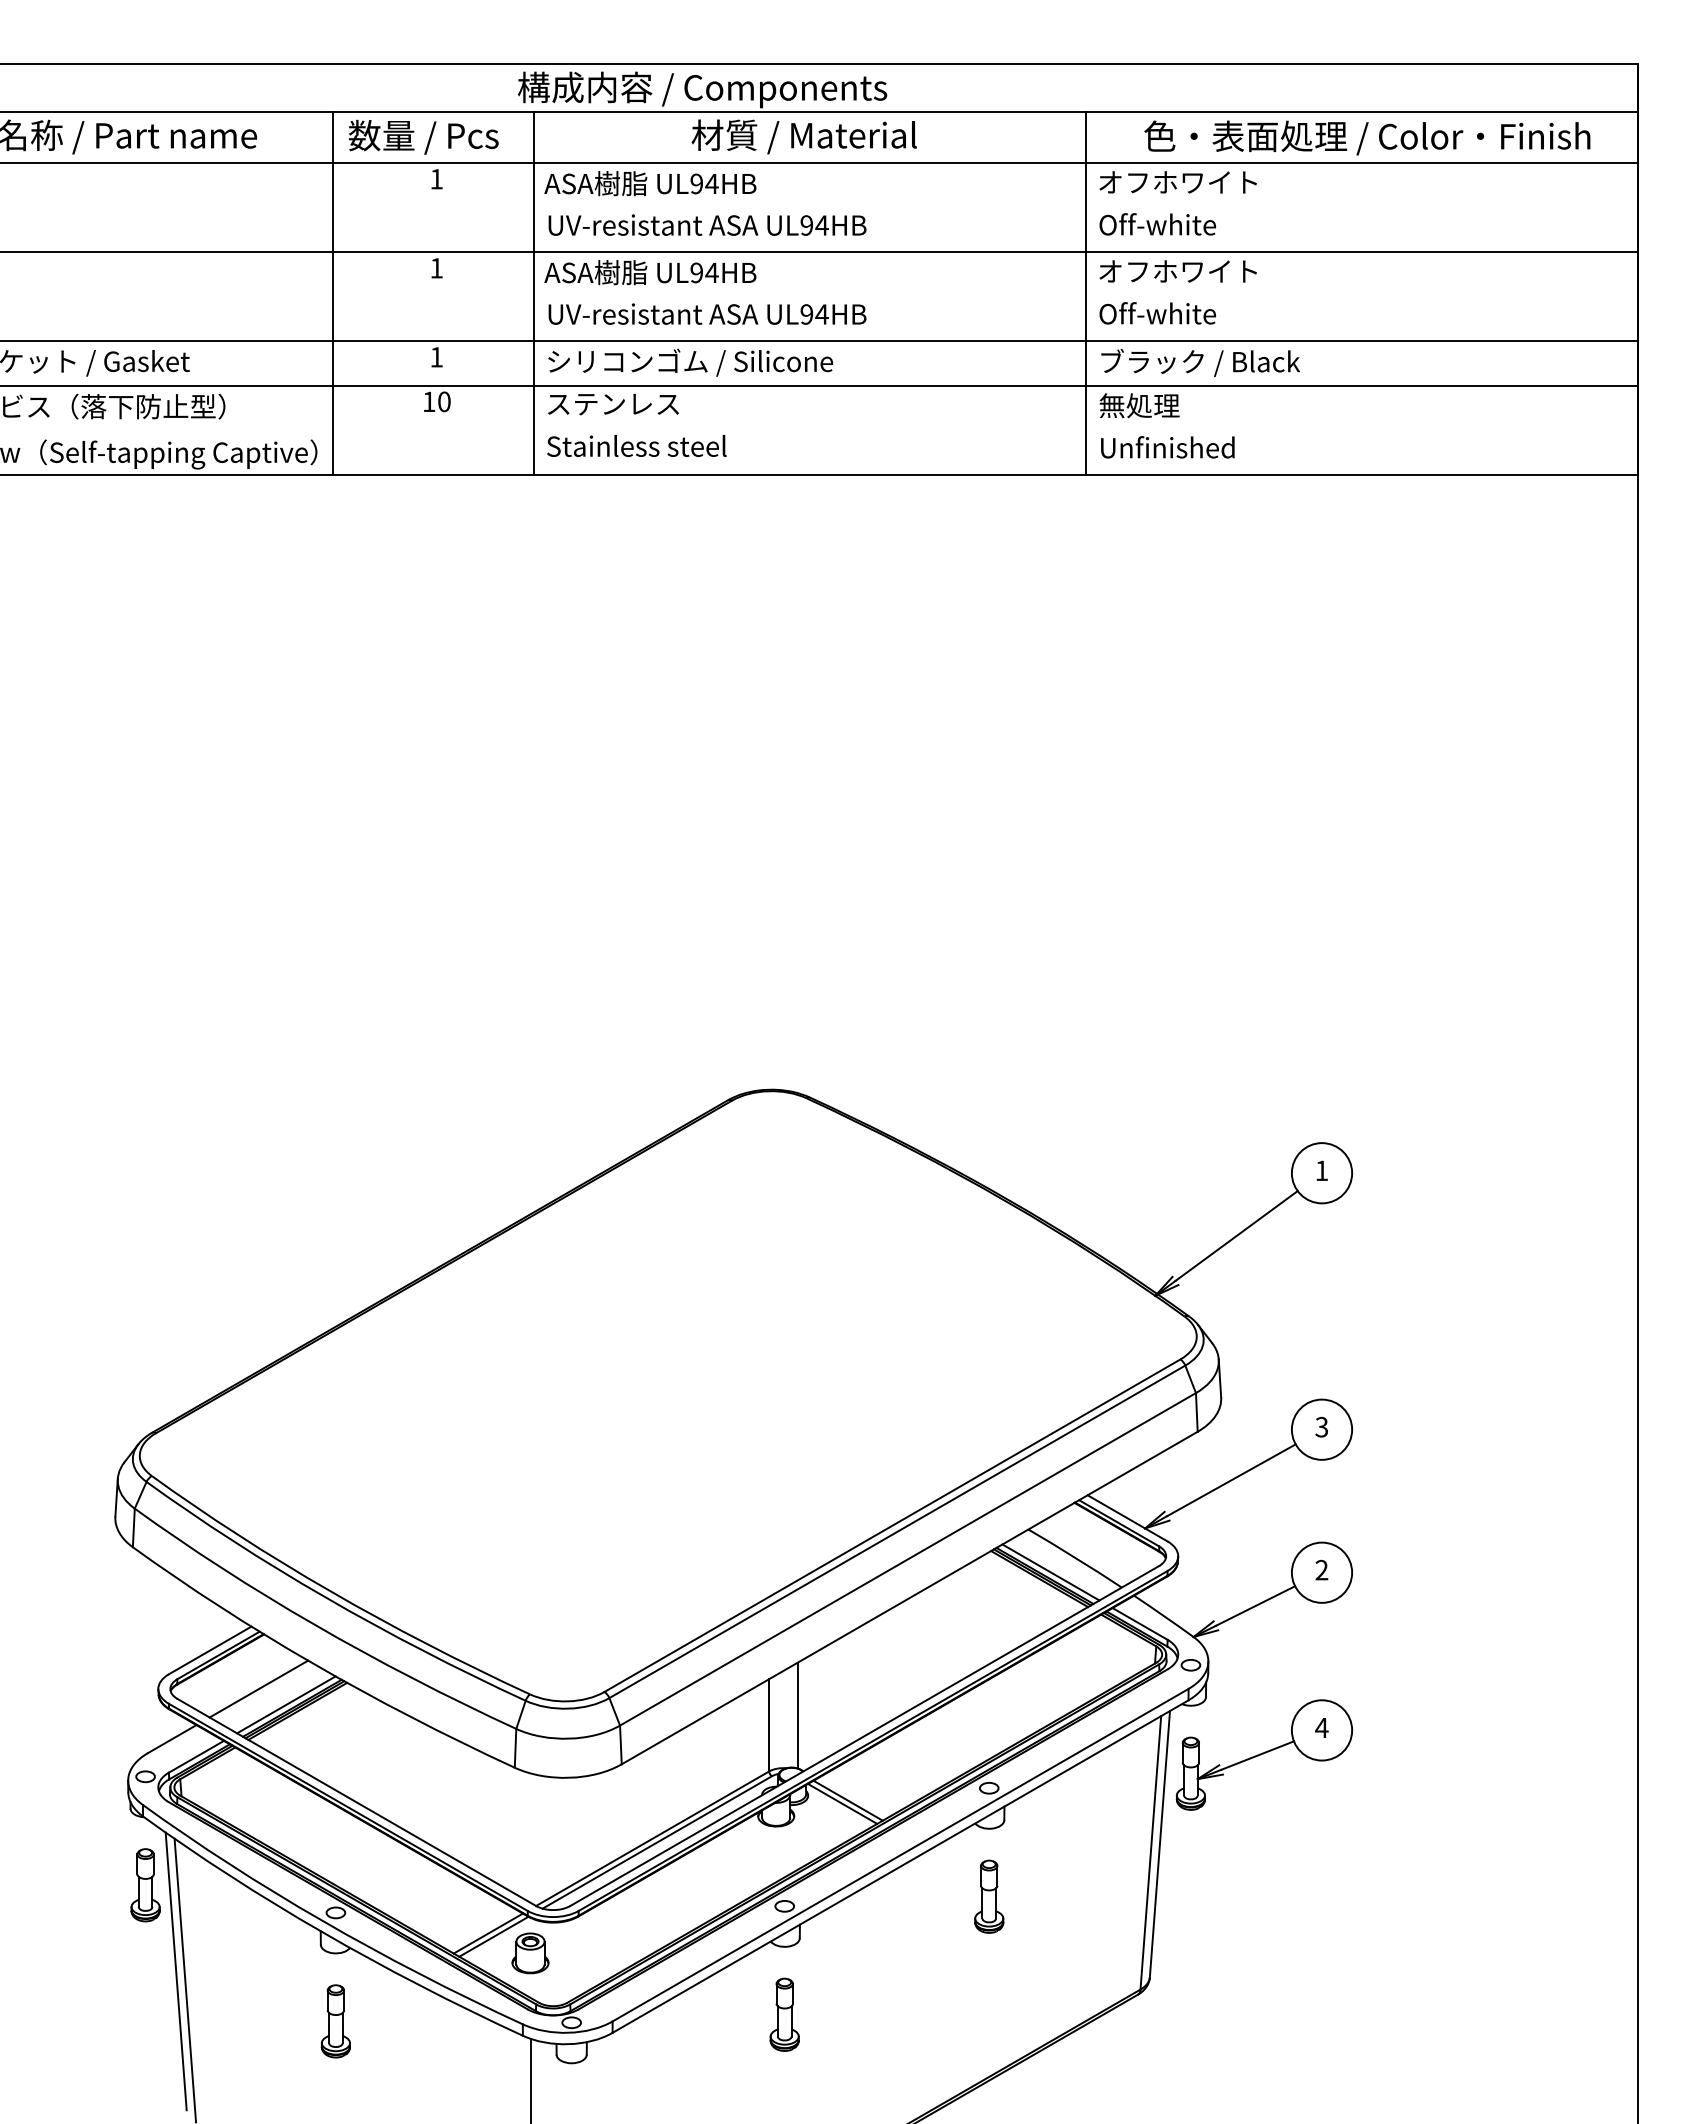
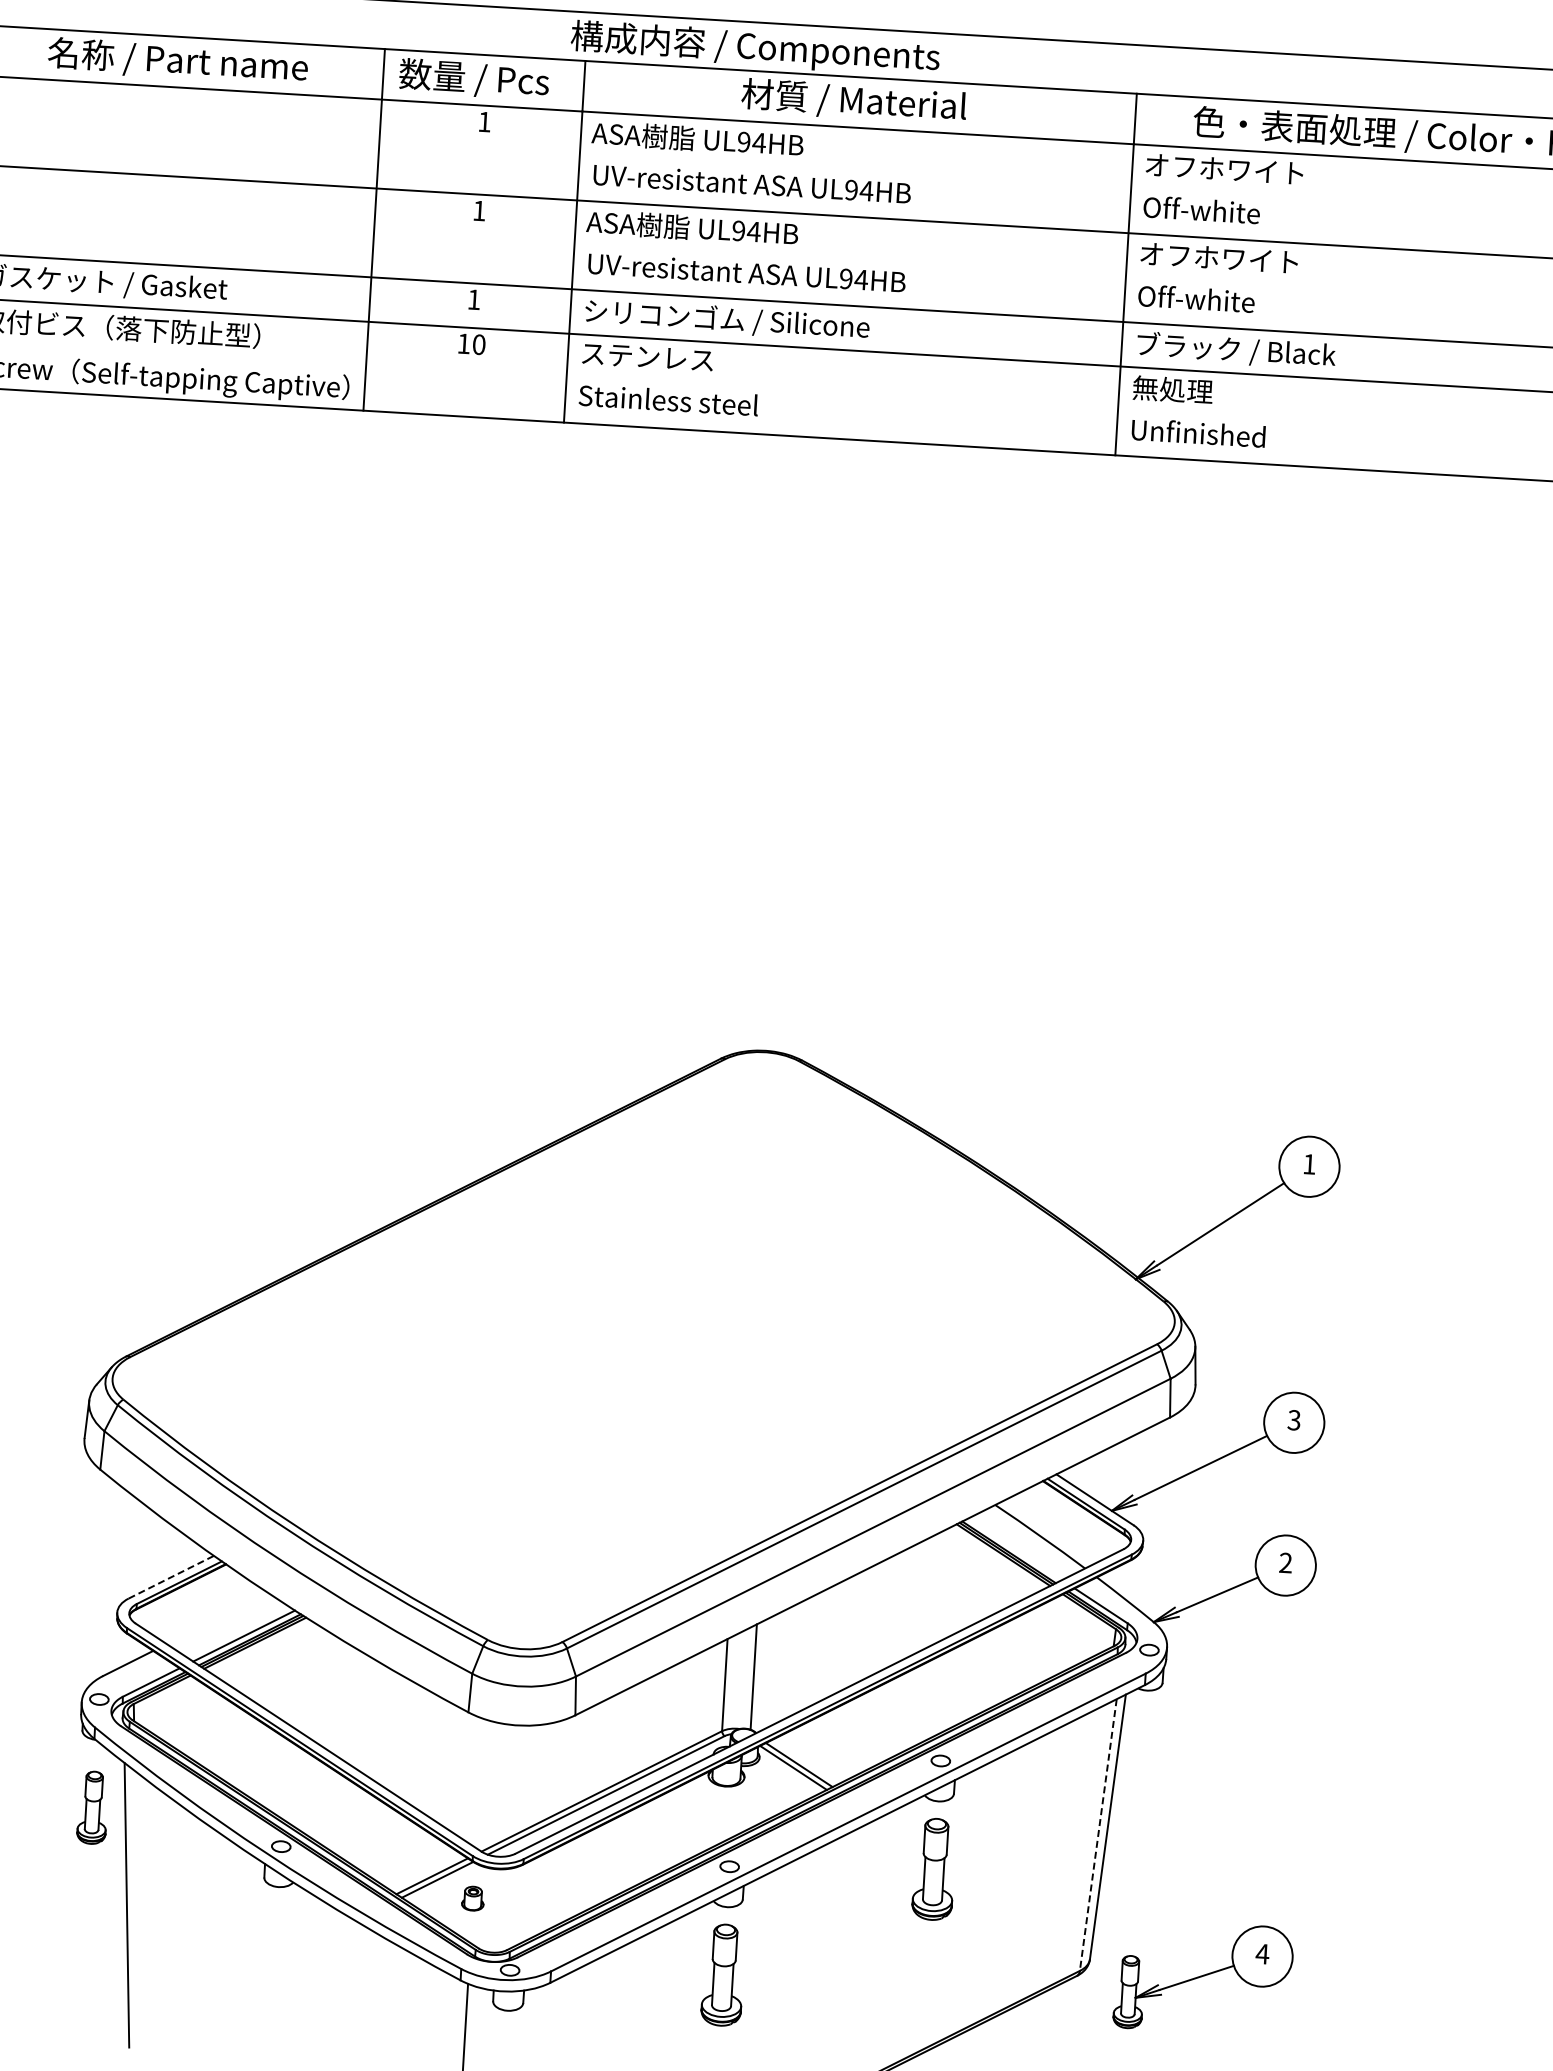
line: (1050, 1572) -> (1014, 1549), removed
line: (210, 1650) -> (171, 1577), solid -> dashed
line: (258, 1688) -> (217, 1618), removed
part: (1263, 1754) -> (1202, 1977), moved
line: (1150, 1853) -> (1097, 1835), solid -> dashed
part: (989, 1896) -> (934, 1869), size x1.4
part: (530, 1953) -> (473, 1898), size x0.6
line: (175, 1971) -> (117, 1895), removed
part: (784, 2014) -> (723, 1974), size x1.4
part: (335, 2021) -> (274, 1955), removed

